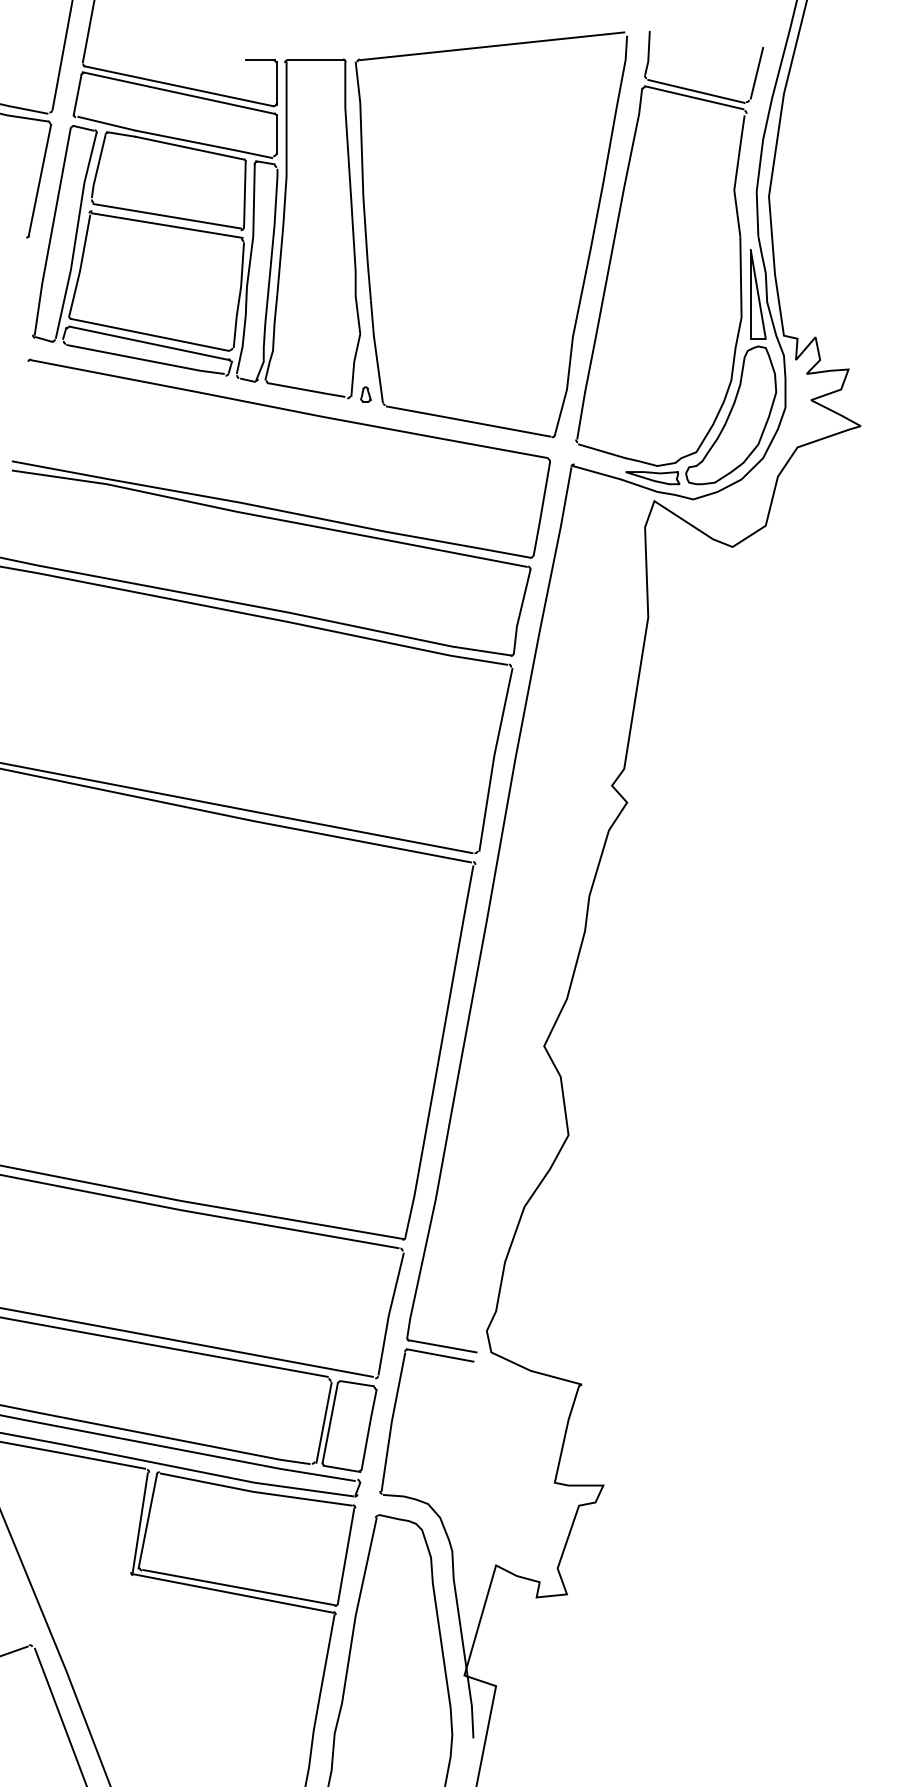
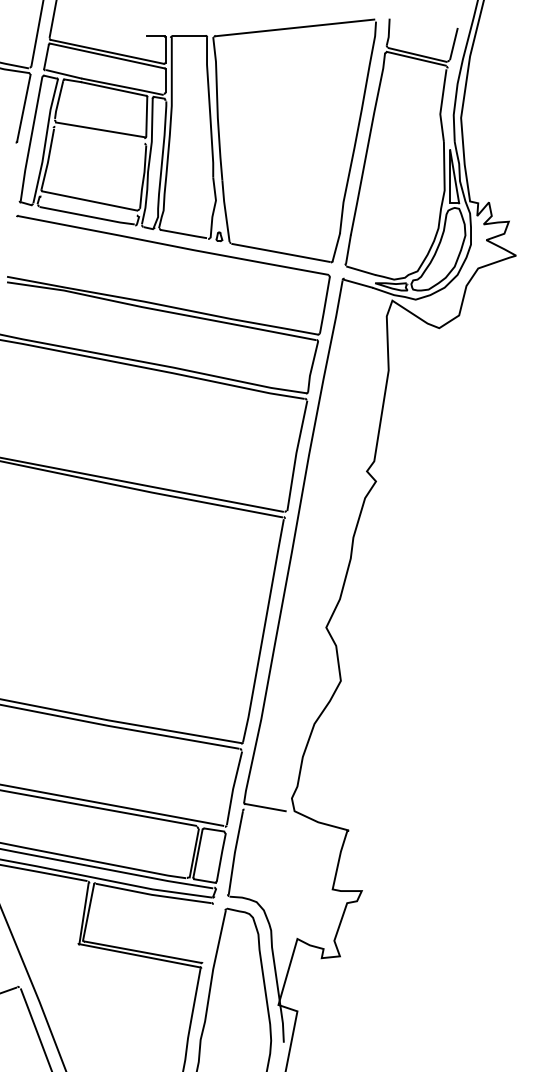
line: (167, 225) -> (100, 135), removed
line: (149, 344) -> (89, 206), removed
line: (439, 1354) -> (263, 812), removed
line: (346, 1554) -> (207, 932), removed

